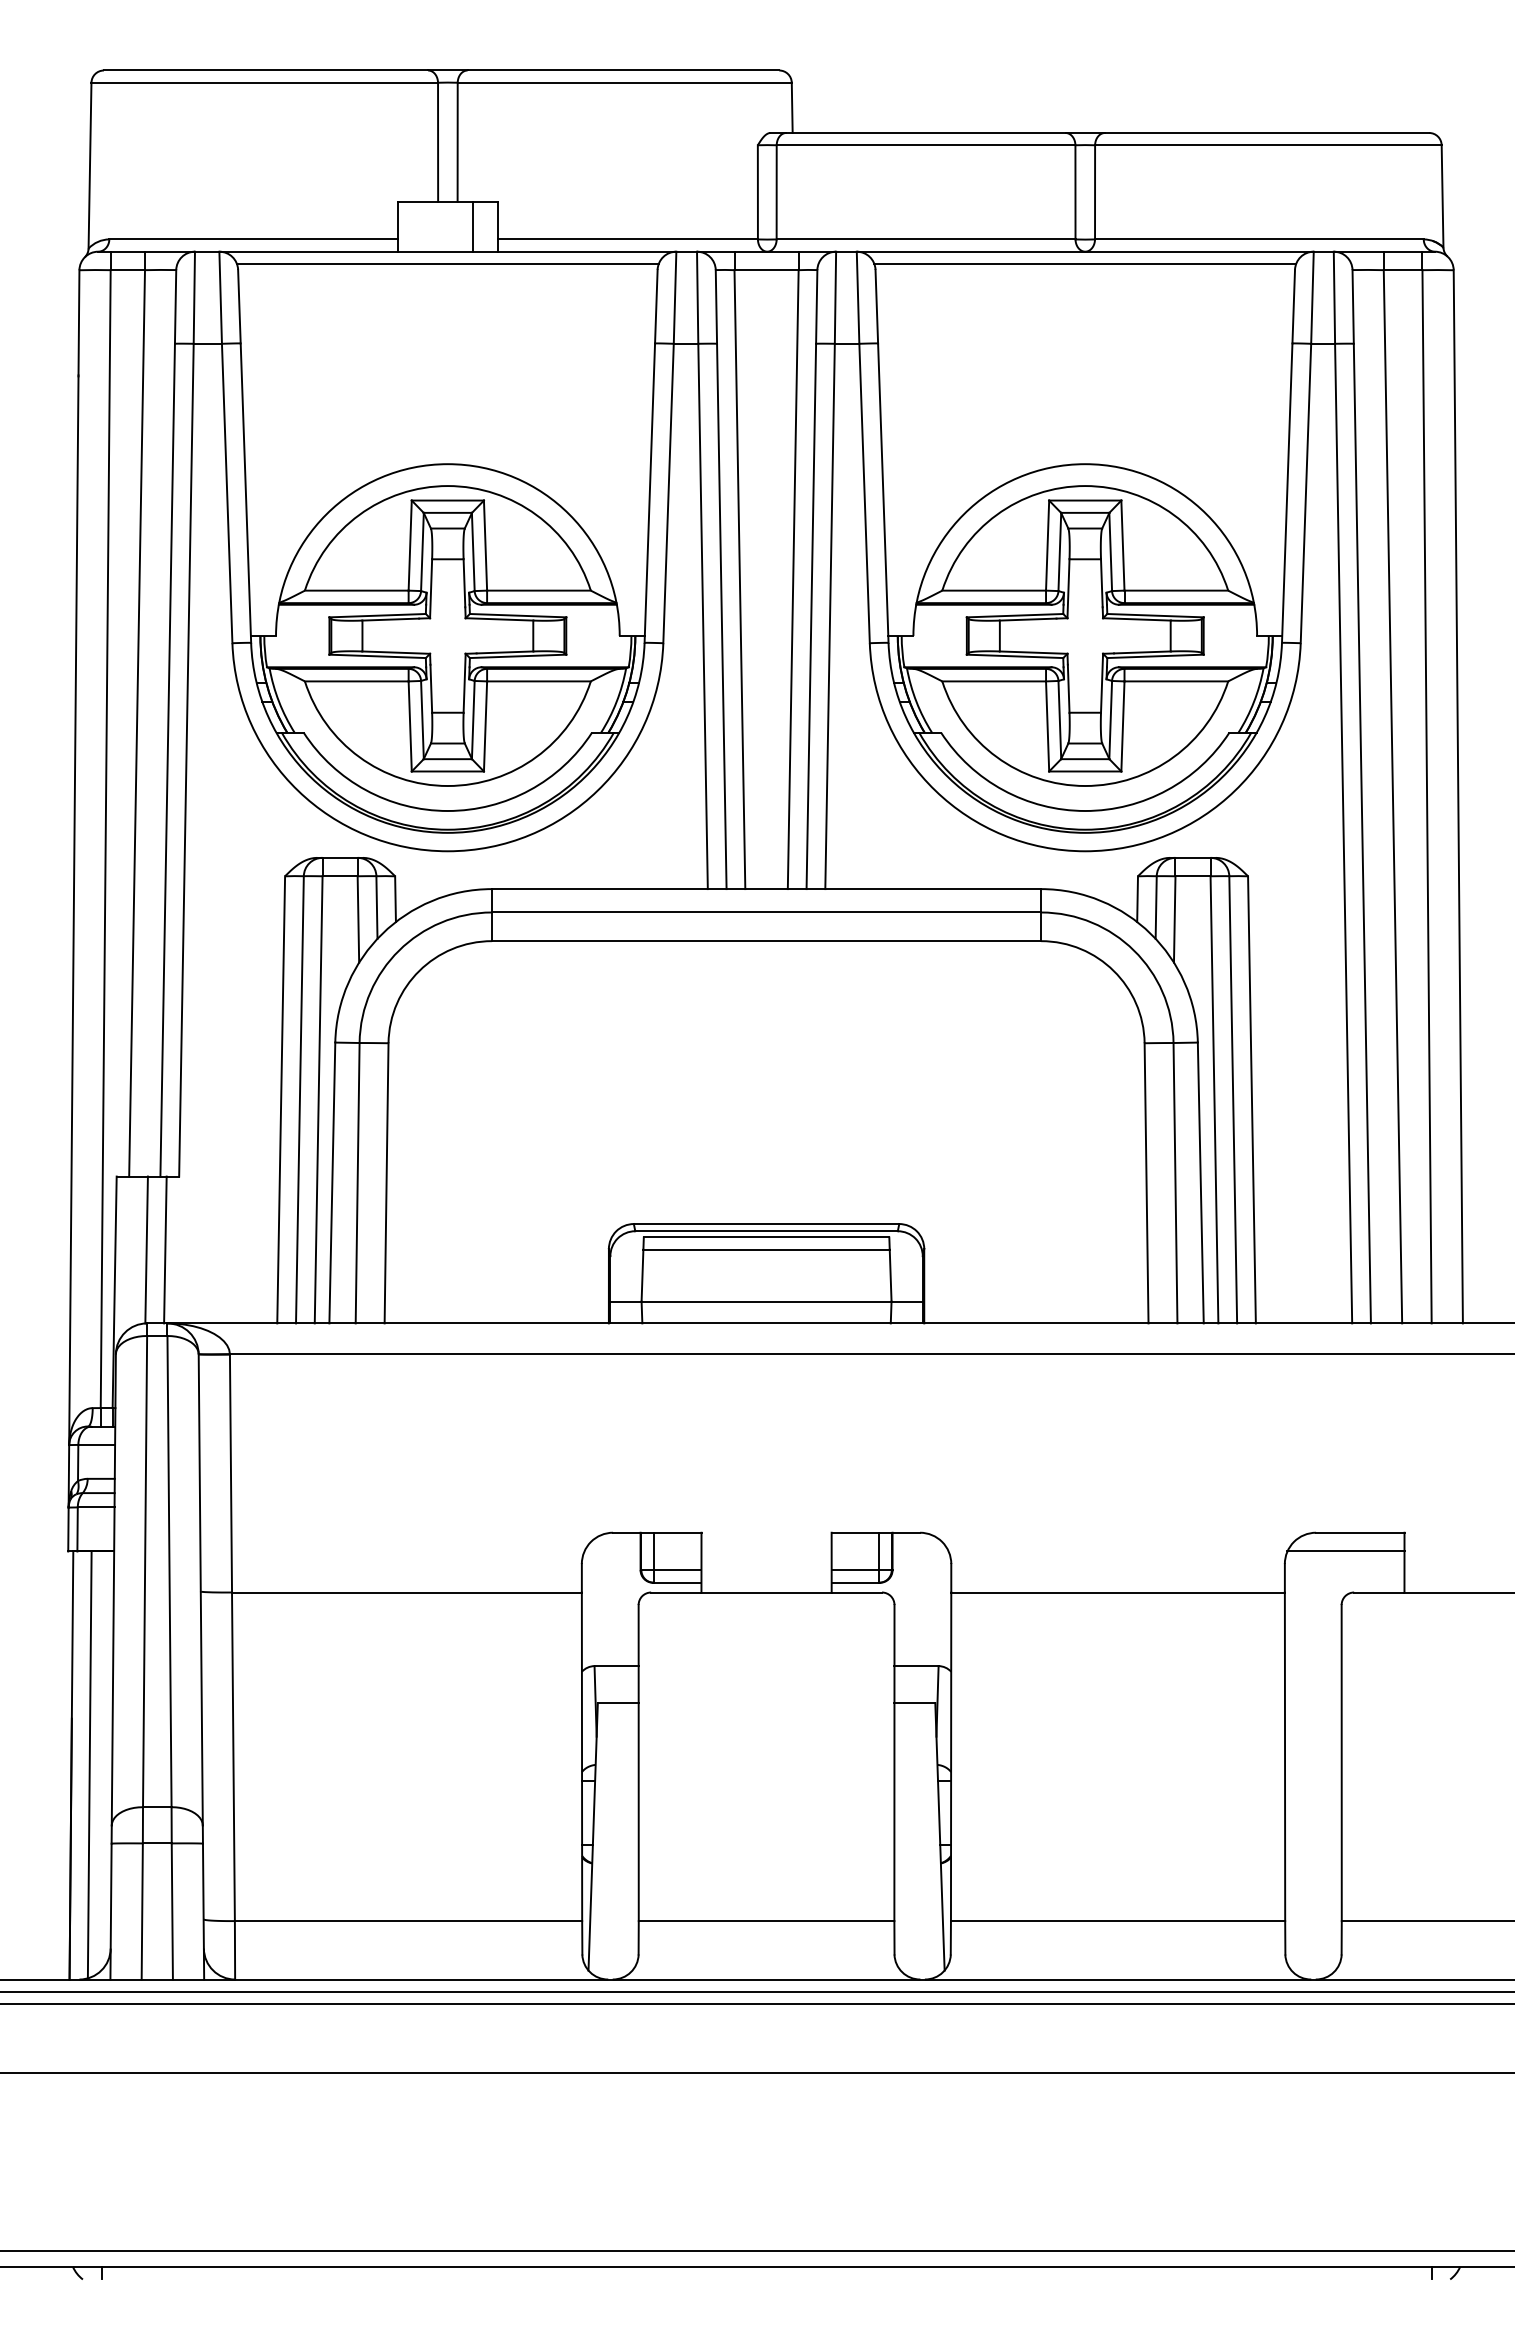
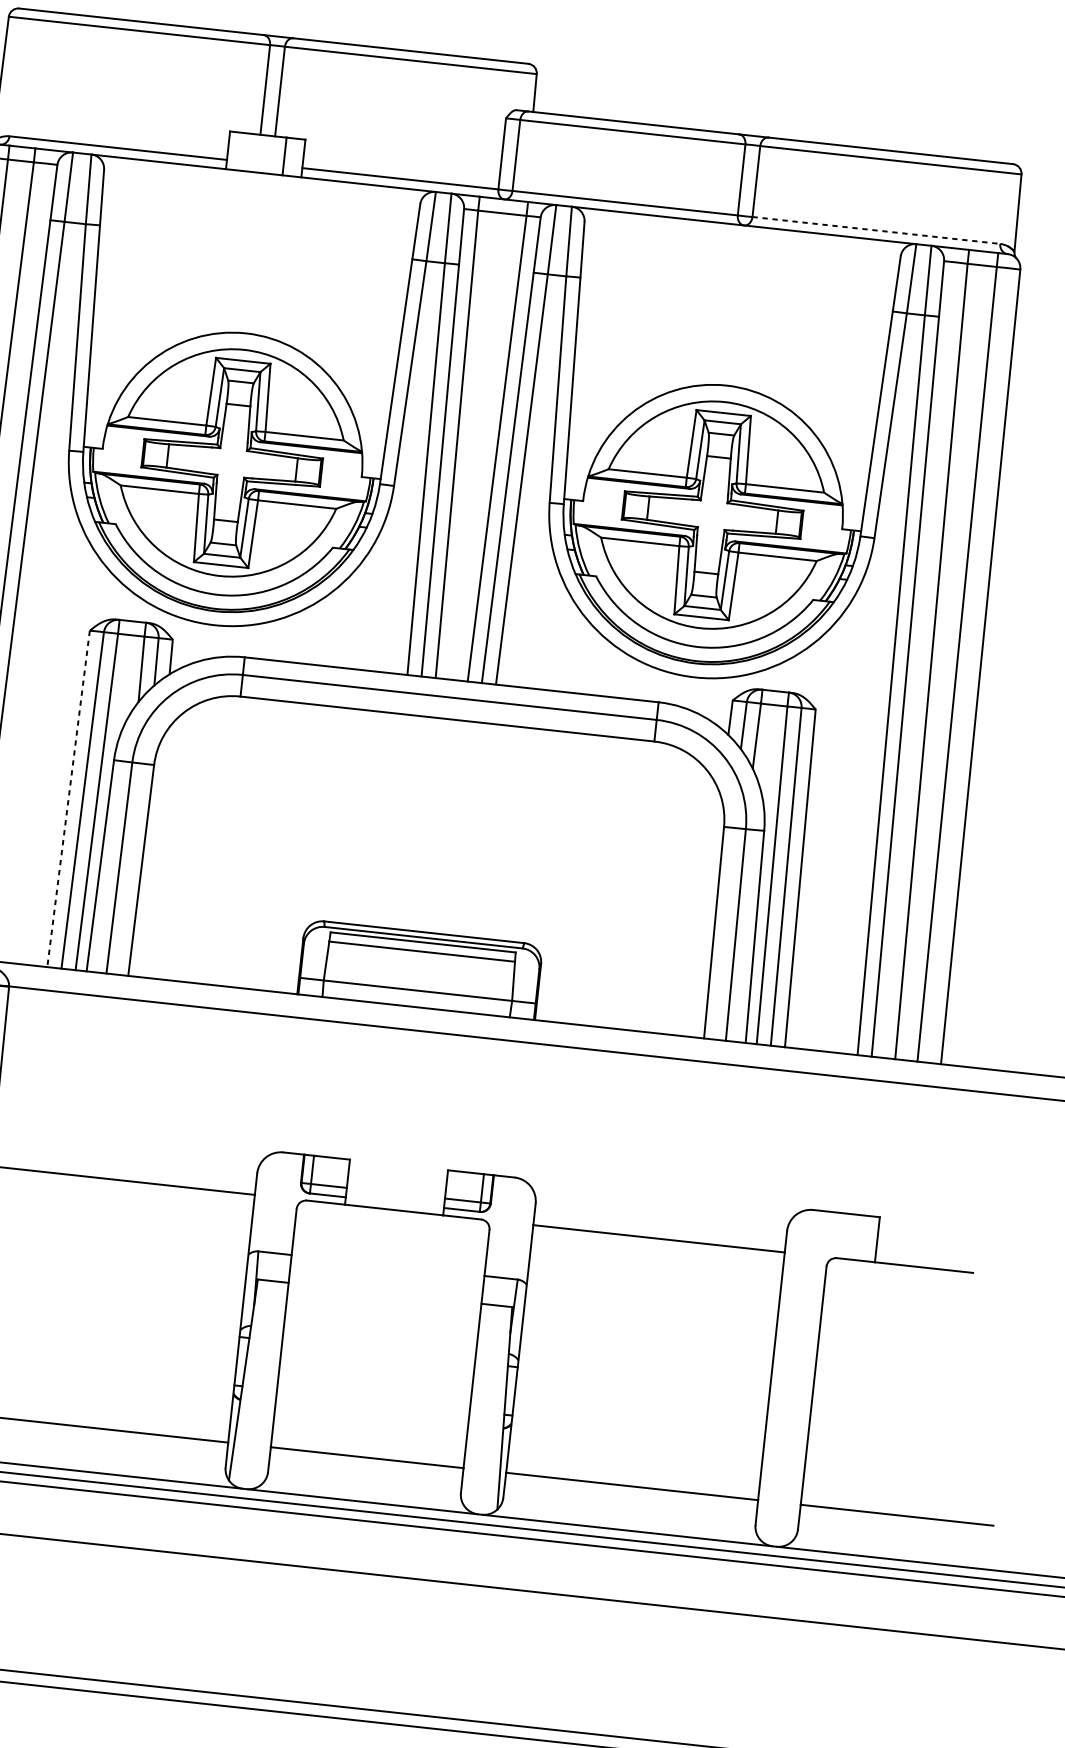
line: (1259, 239) -> (876, 230), solid -> dashed
line: (447, 263) -> (262, 182), removed
line: (1085, 263) -> (743, 234), removed
line: (281, 1099) -> (68, 798), solid -> dashed
line: (1345, 1551) -> (833, 1226), removed

